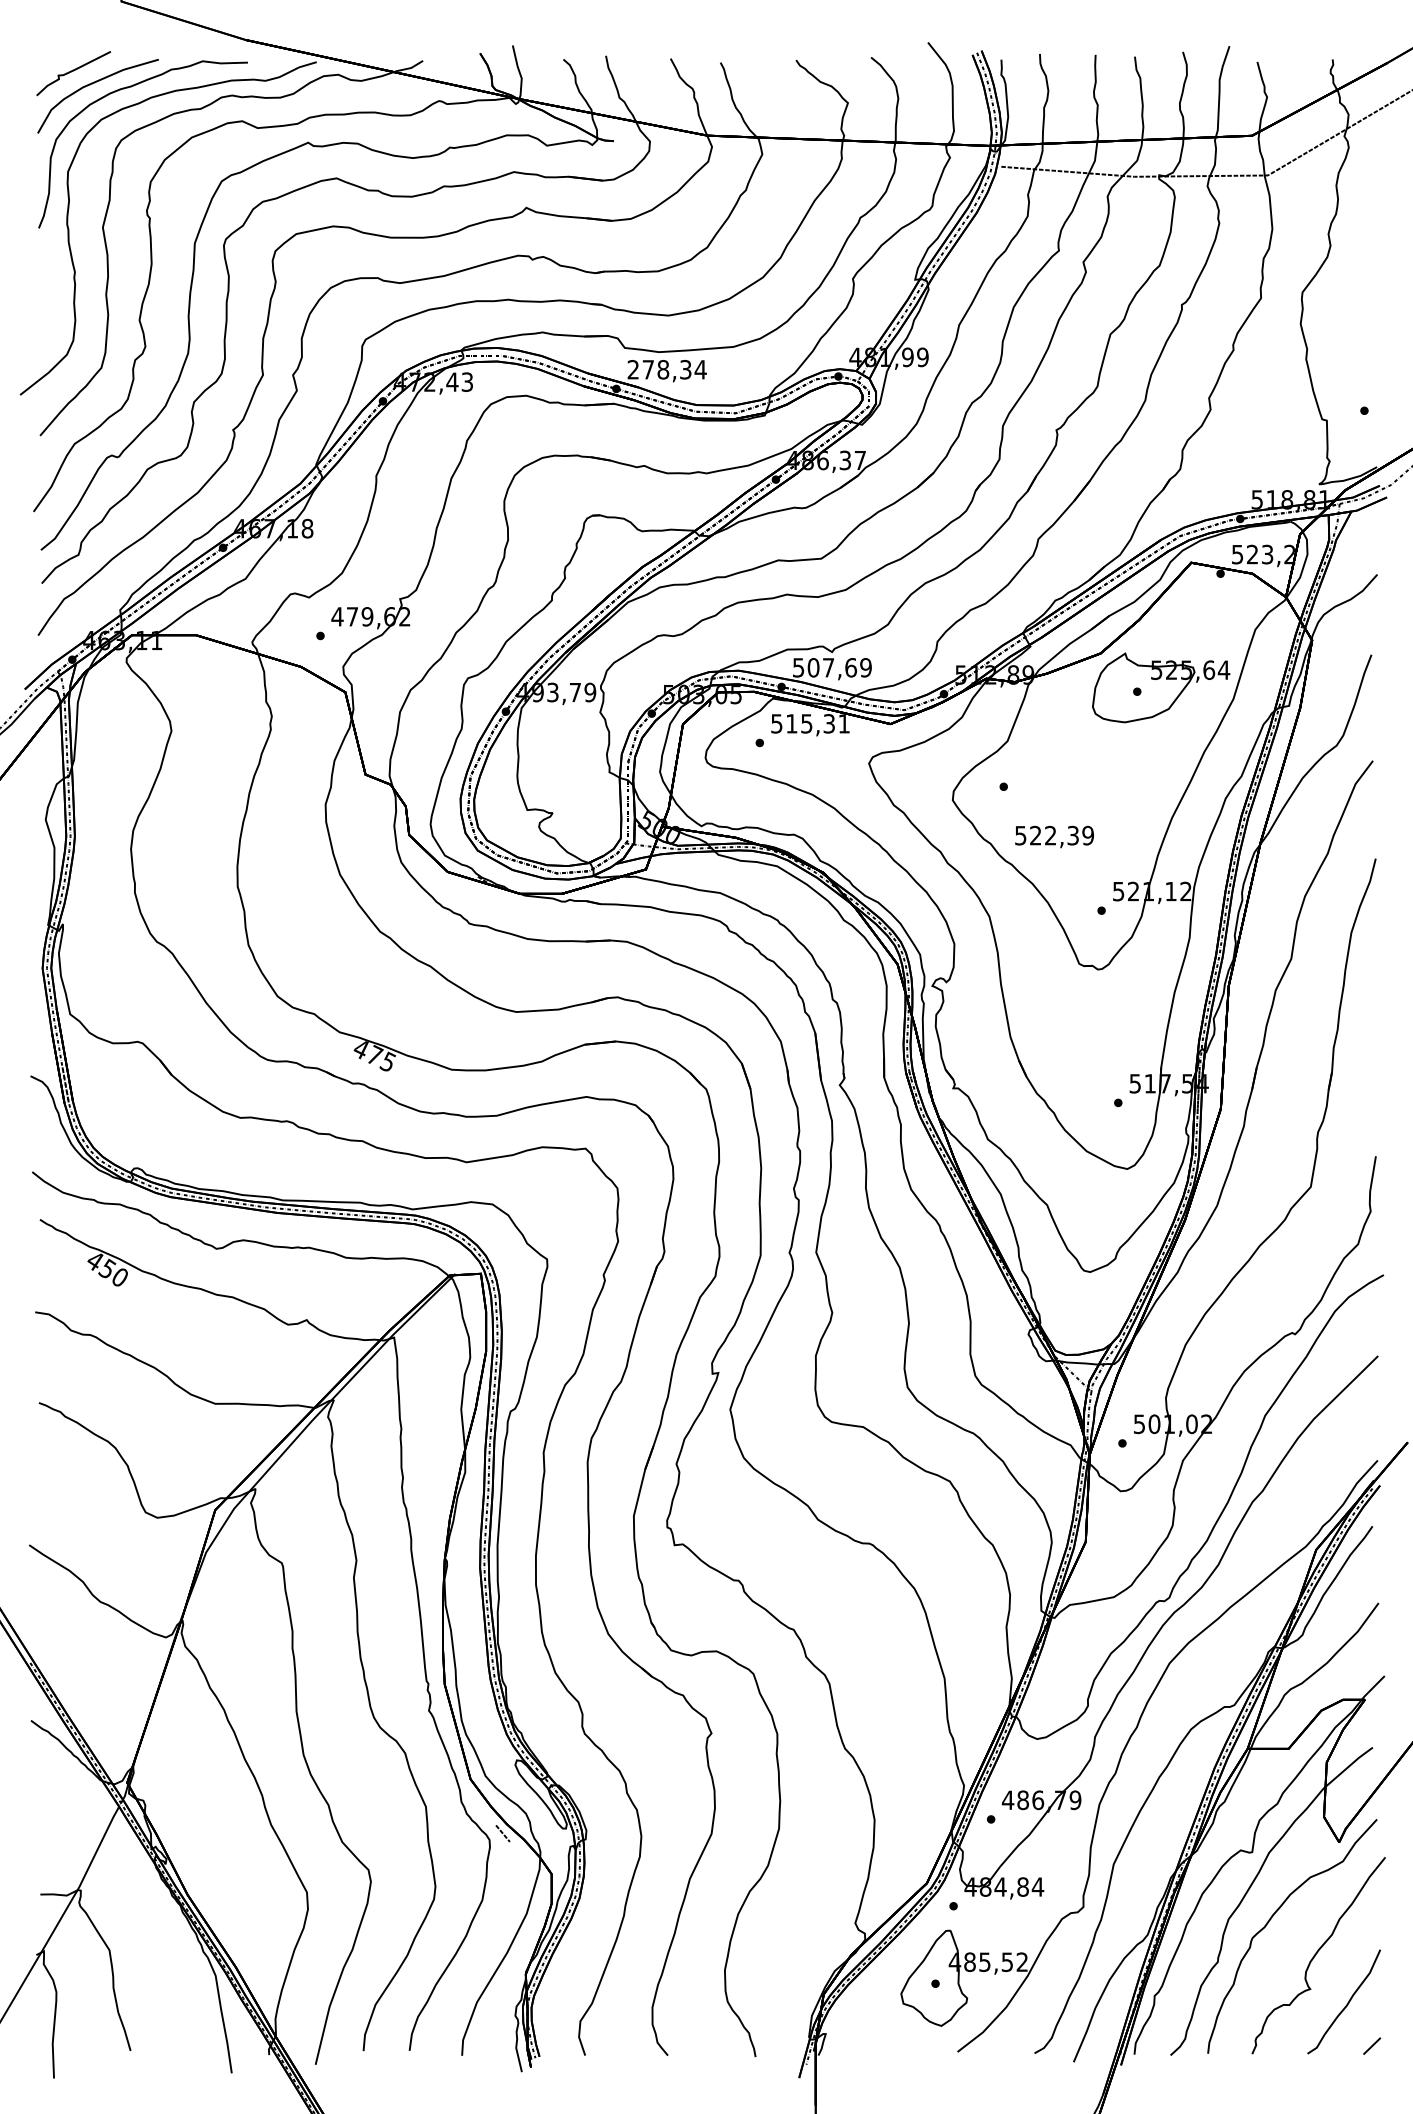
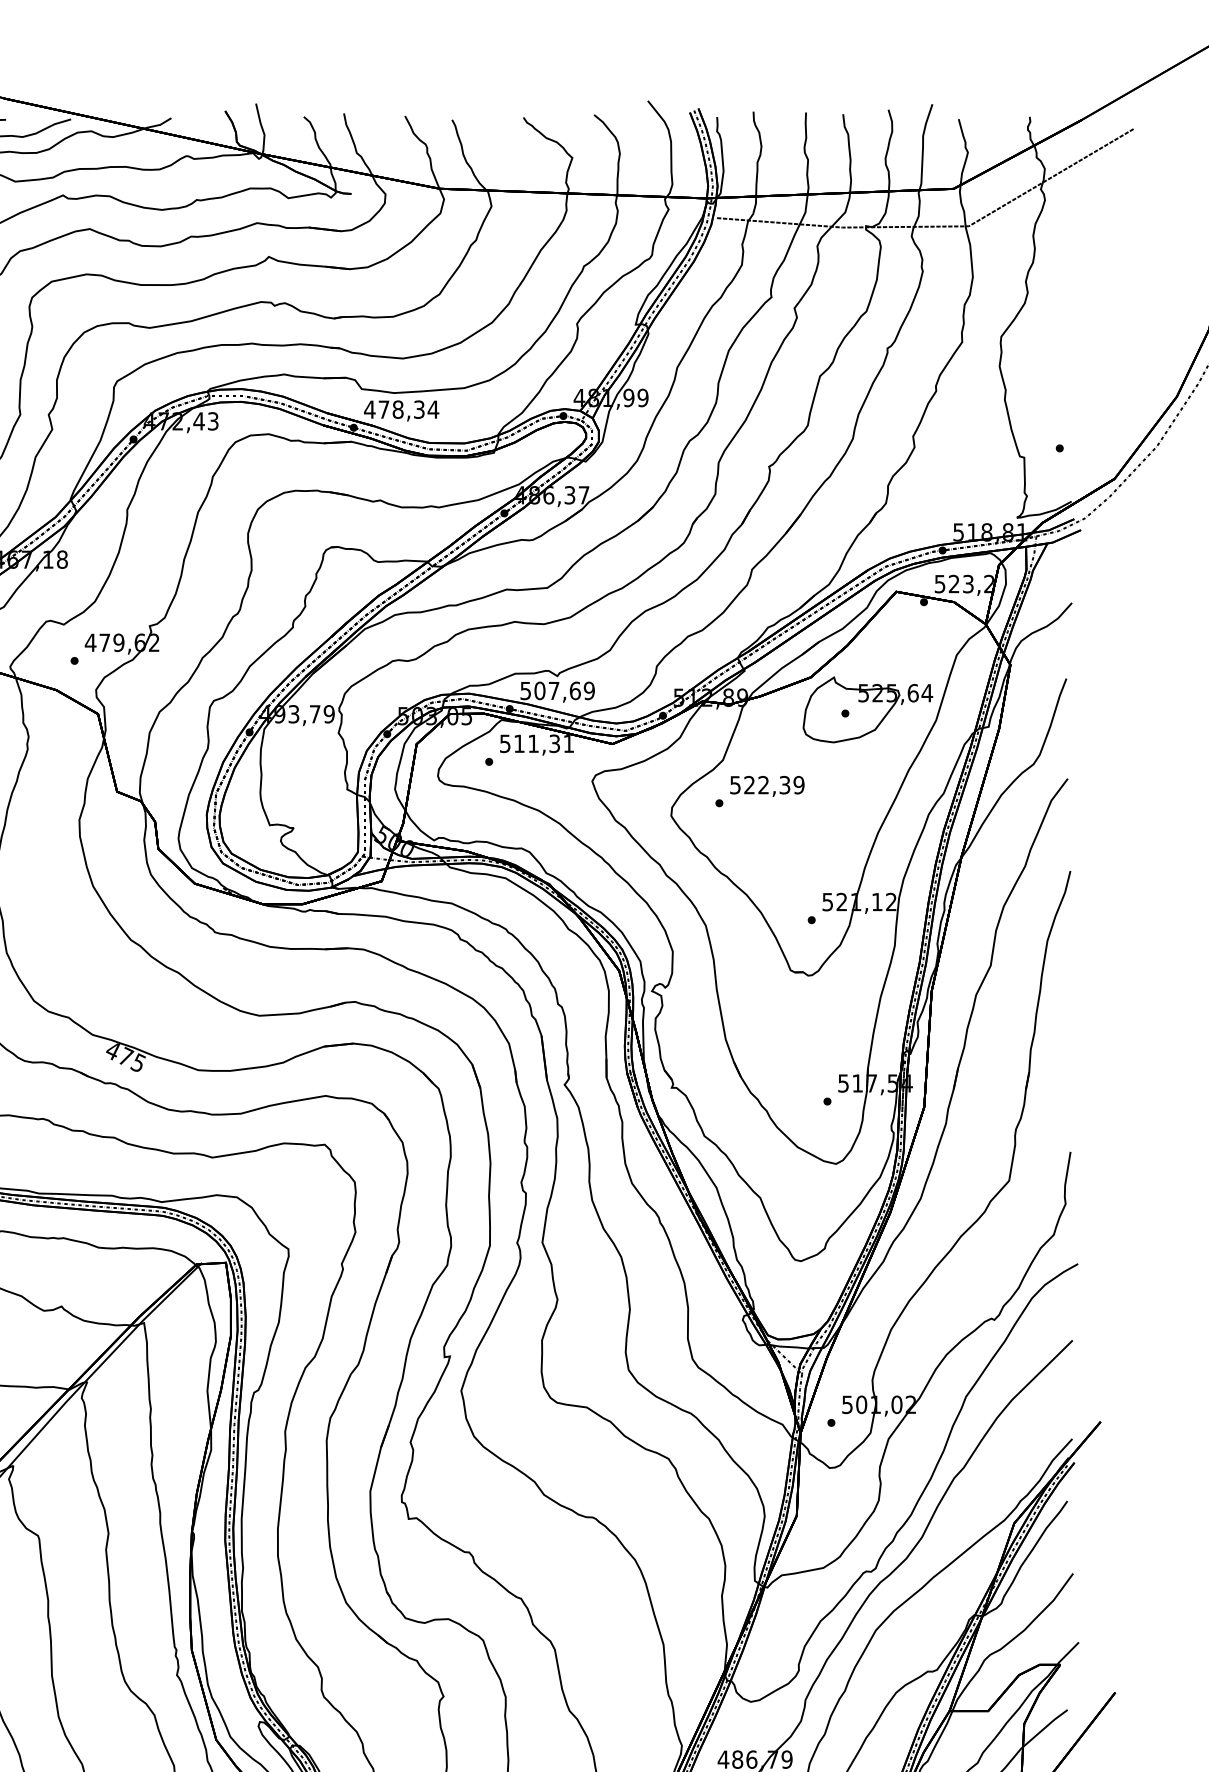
text: (633, 369) -> (369, 409), 278,34 -> 478,34
text: (806, 723) -> (533, 743), 515,31 -> 511,31
text: (1054, 836) -> (767, 785), moved

